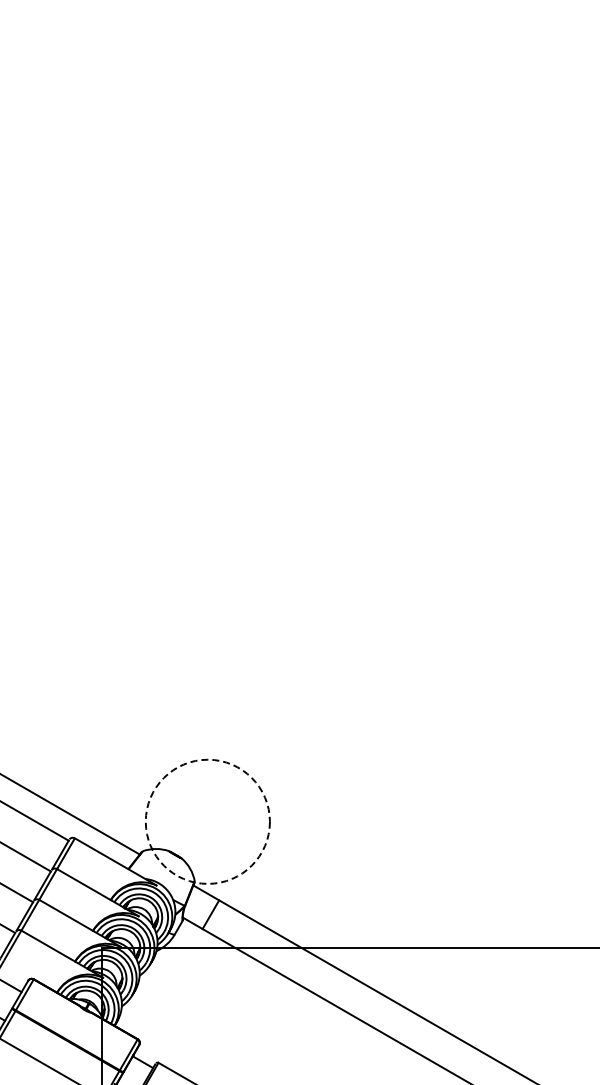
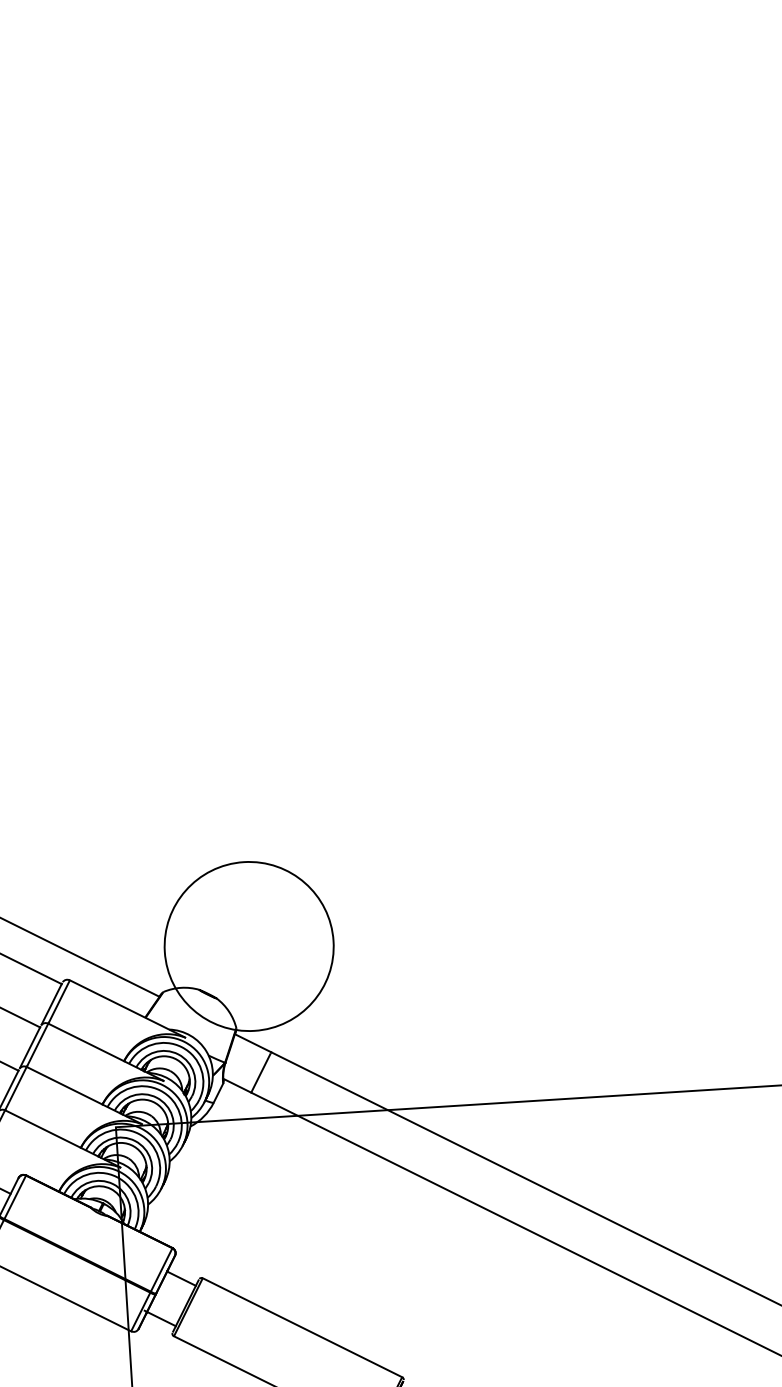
circle: (207, 821) -> (248, 946), dashed -> solid

